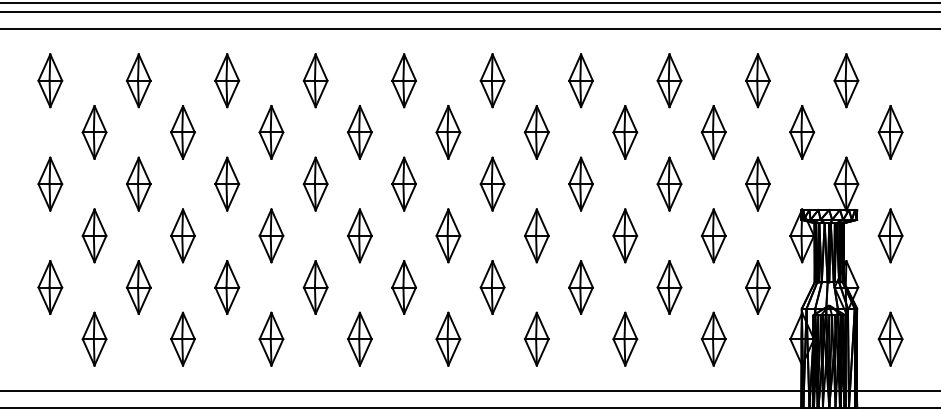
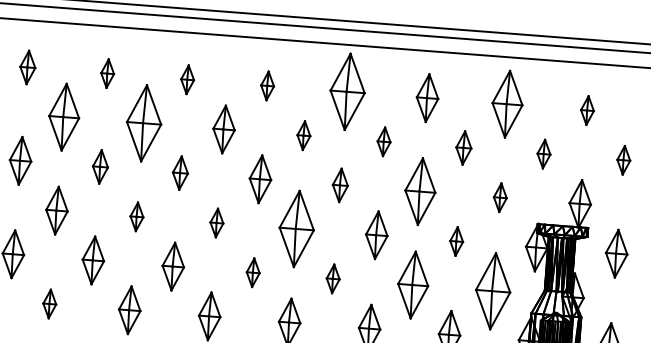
part: (227, 80) -> (28, 67), size x0.7
part: (315, 80) -> (107, 73), size x0.6
part: (403, 80) -> (187, 79), size x0.6
part: (492, 80) -> (267, 85), size x0.6
part: (580, 80) -> (347, 91), size x1.6
part: (757, 80) -> (507, 104), size x1.4
part: (846, 80) -> (587, 110), size x0.6
part: (271, 132) -> (64, 117), size x1.4
part: (359, 132) -> (143, 123), size x1.6
part: (536, 132) -> (303, 135), size x0.6
part: (625, 132) -> (384, 141), size x0.6
part: (713, 132) -> (463, 147), size x0.7
part: (802, 132) -> (544, 154), size x0.6
part: (890, 132) -> (623, 160), size x0.6
part: (315, 183) -> (100, 166), size x0.7
part: (403, 183) -> (179, 172), size x0.7
part: (580, 183) -> (339, 184), size x0.7
part: (669, 183) -> (420, 191), size x1.4
part: (757, 183) -> (499, 197), size x0.6
part: (359, 235) -> (136, 216), size x0.6
part: (448, 235) -> (217, 222), size x0.6
part: (536, 235) -> (296, 228), size x1.6
part: (713, 235) -> (456, 241), size x0.6
part: (492, 287) -> (253, 272), size x0.6
part: (580, 287) -> (332, 278), size x0.6
part: (669, 287) -> (413, 285), size x1.4
part: (757, 287) -> (492, 291), size x1.6
part: (271, 338) -> (49, 303), size x0.6

